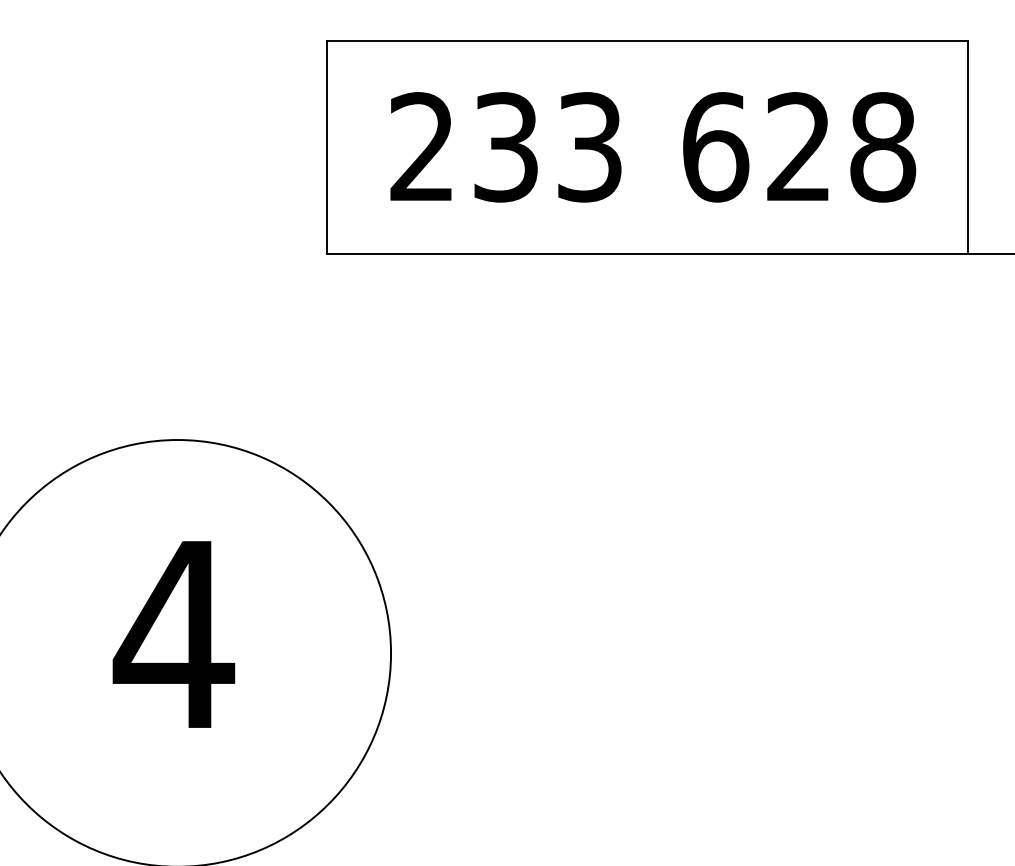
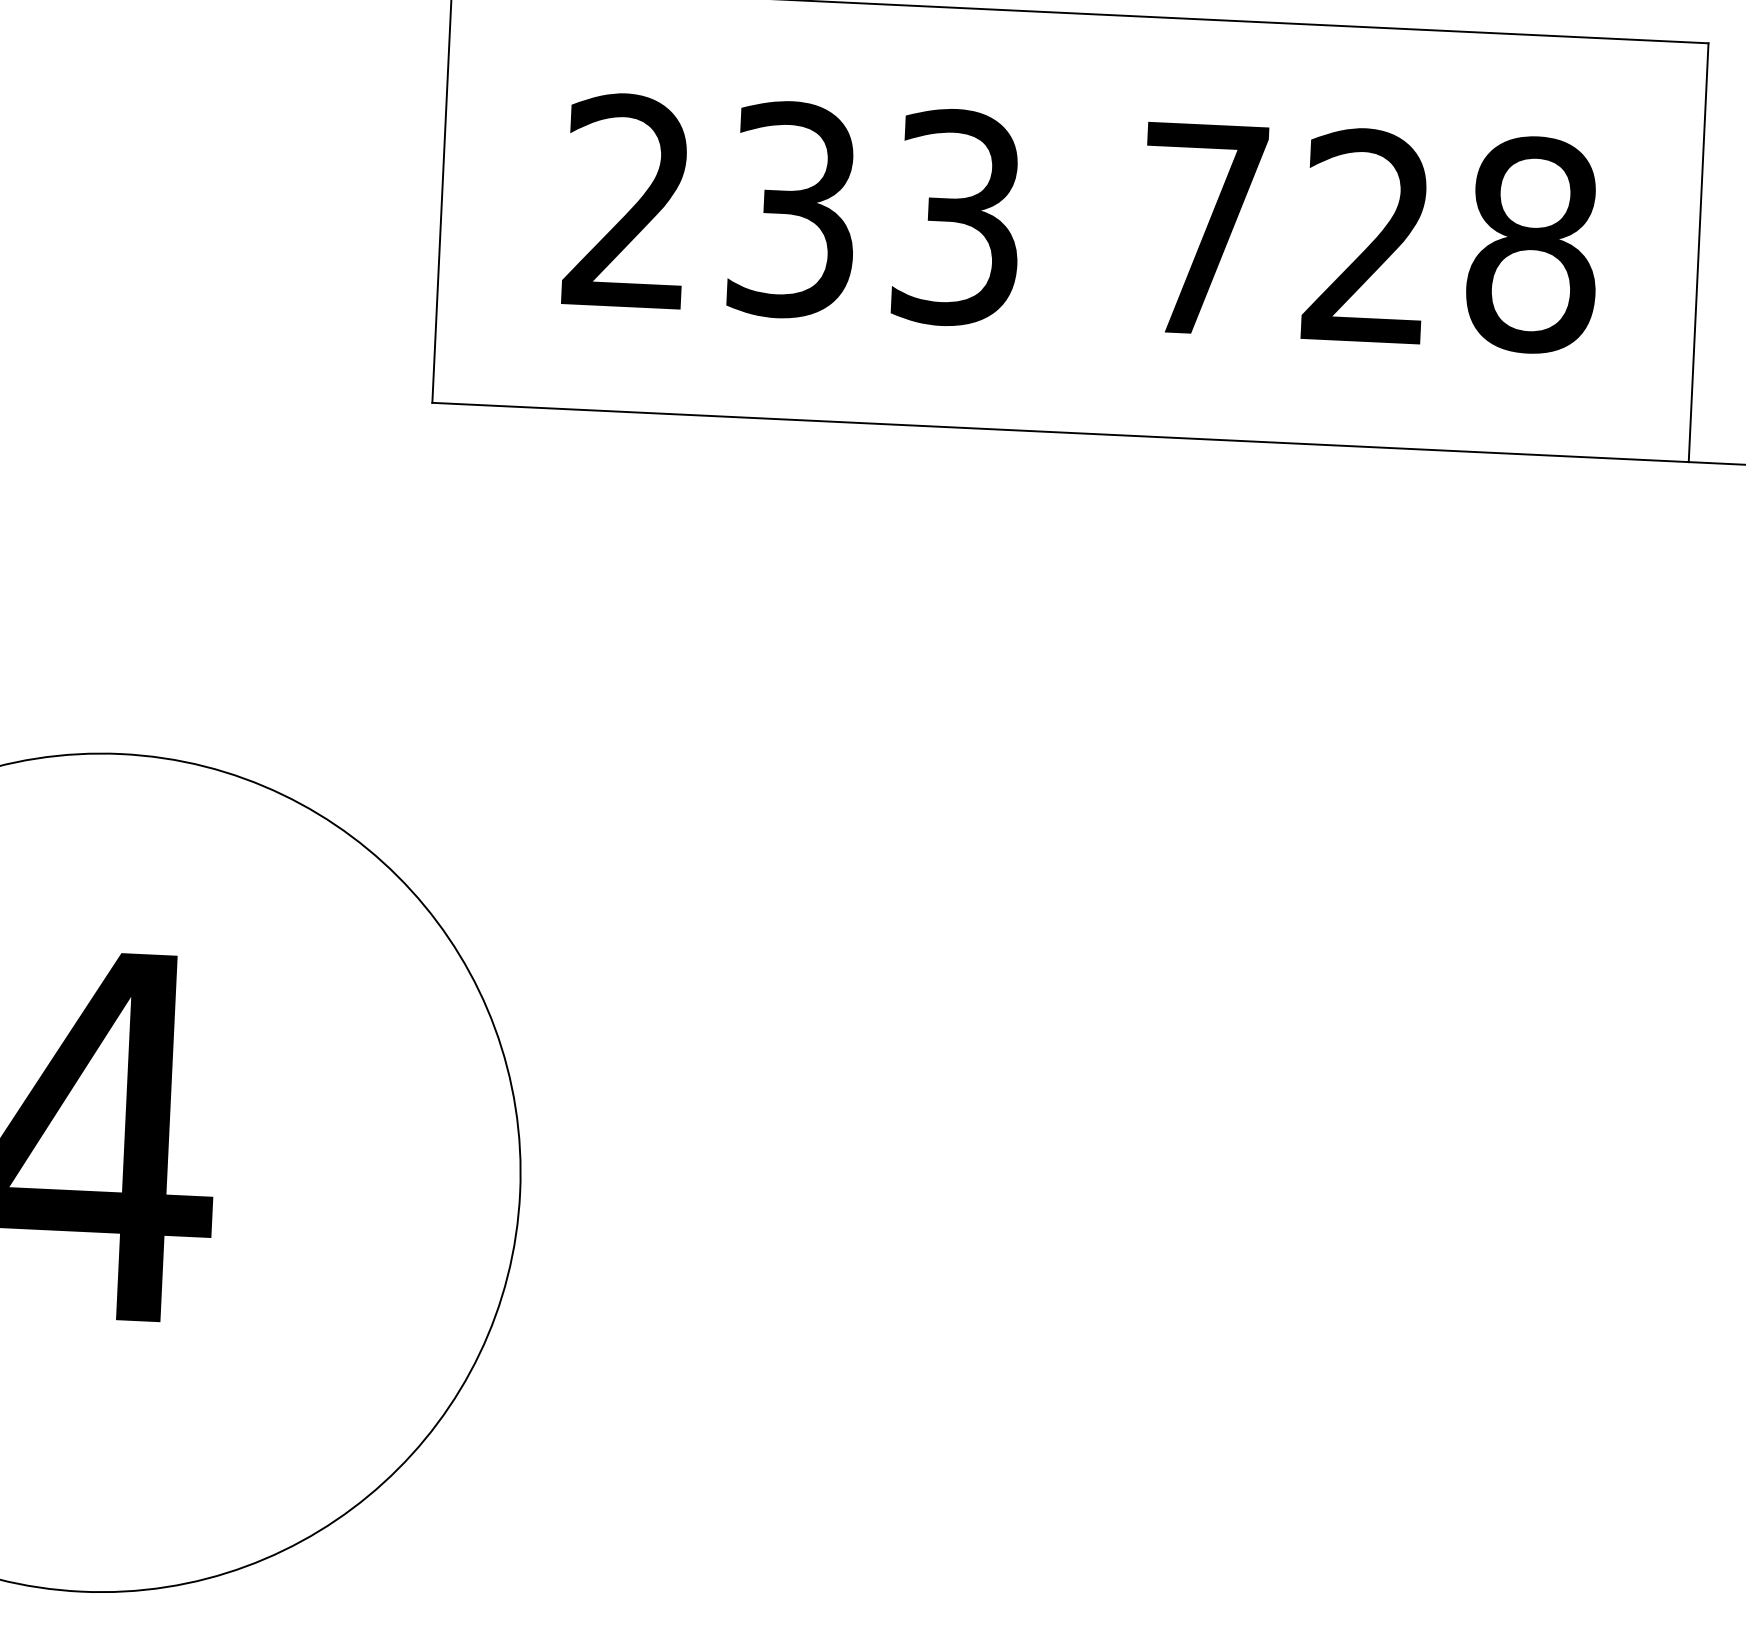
text: (716, 147) -> (1205, 229), 628 -> 728

